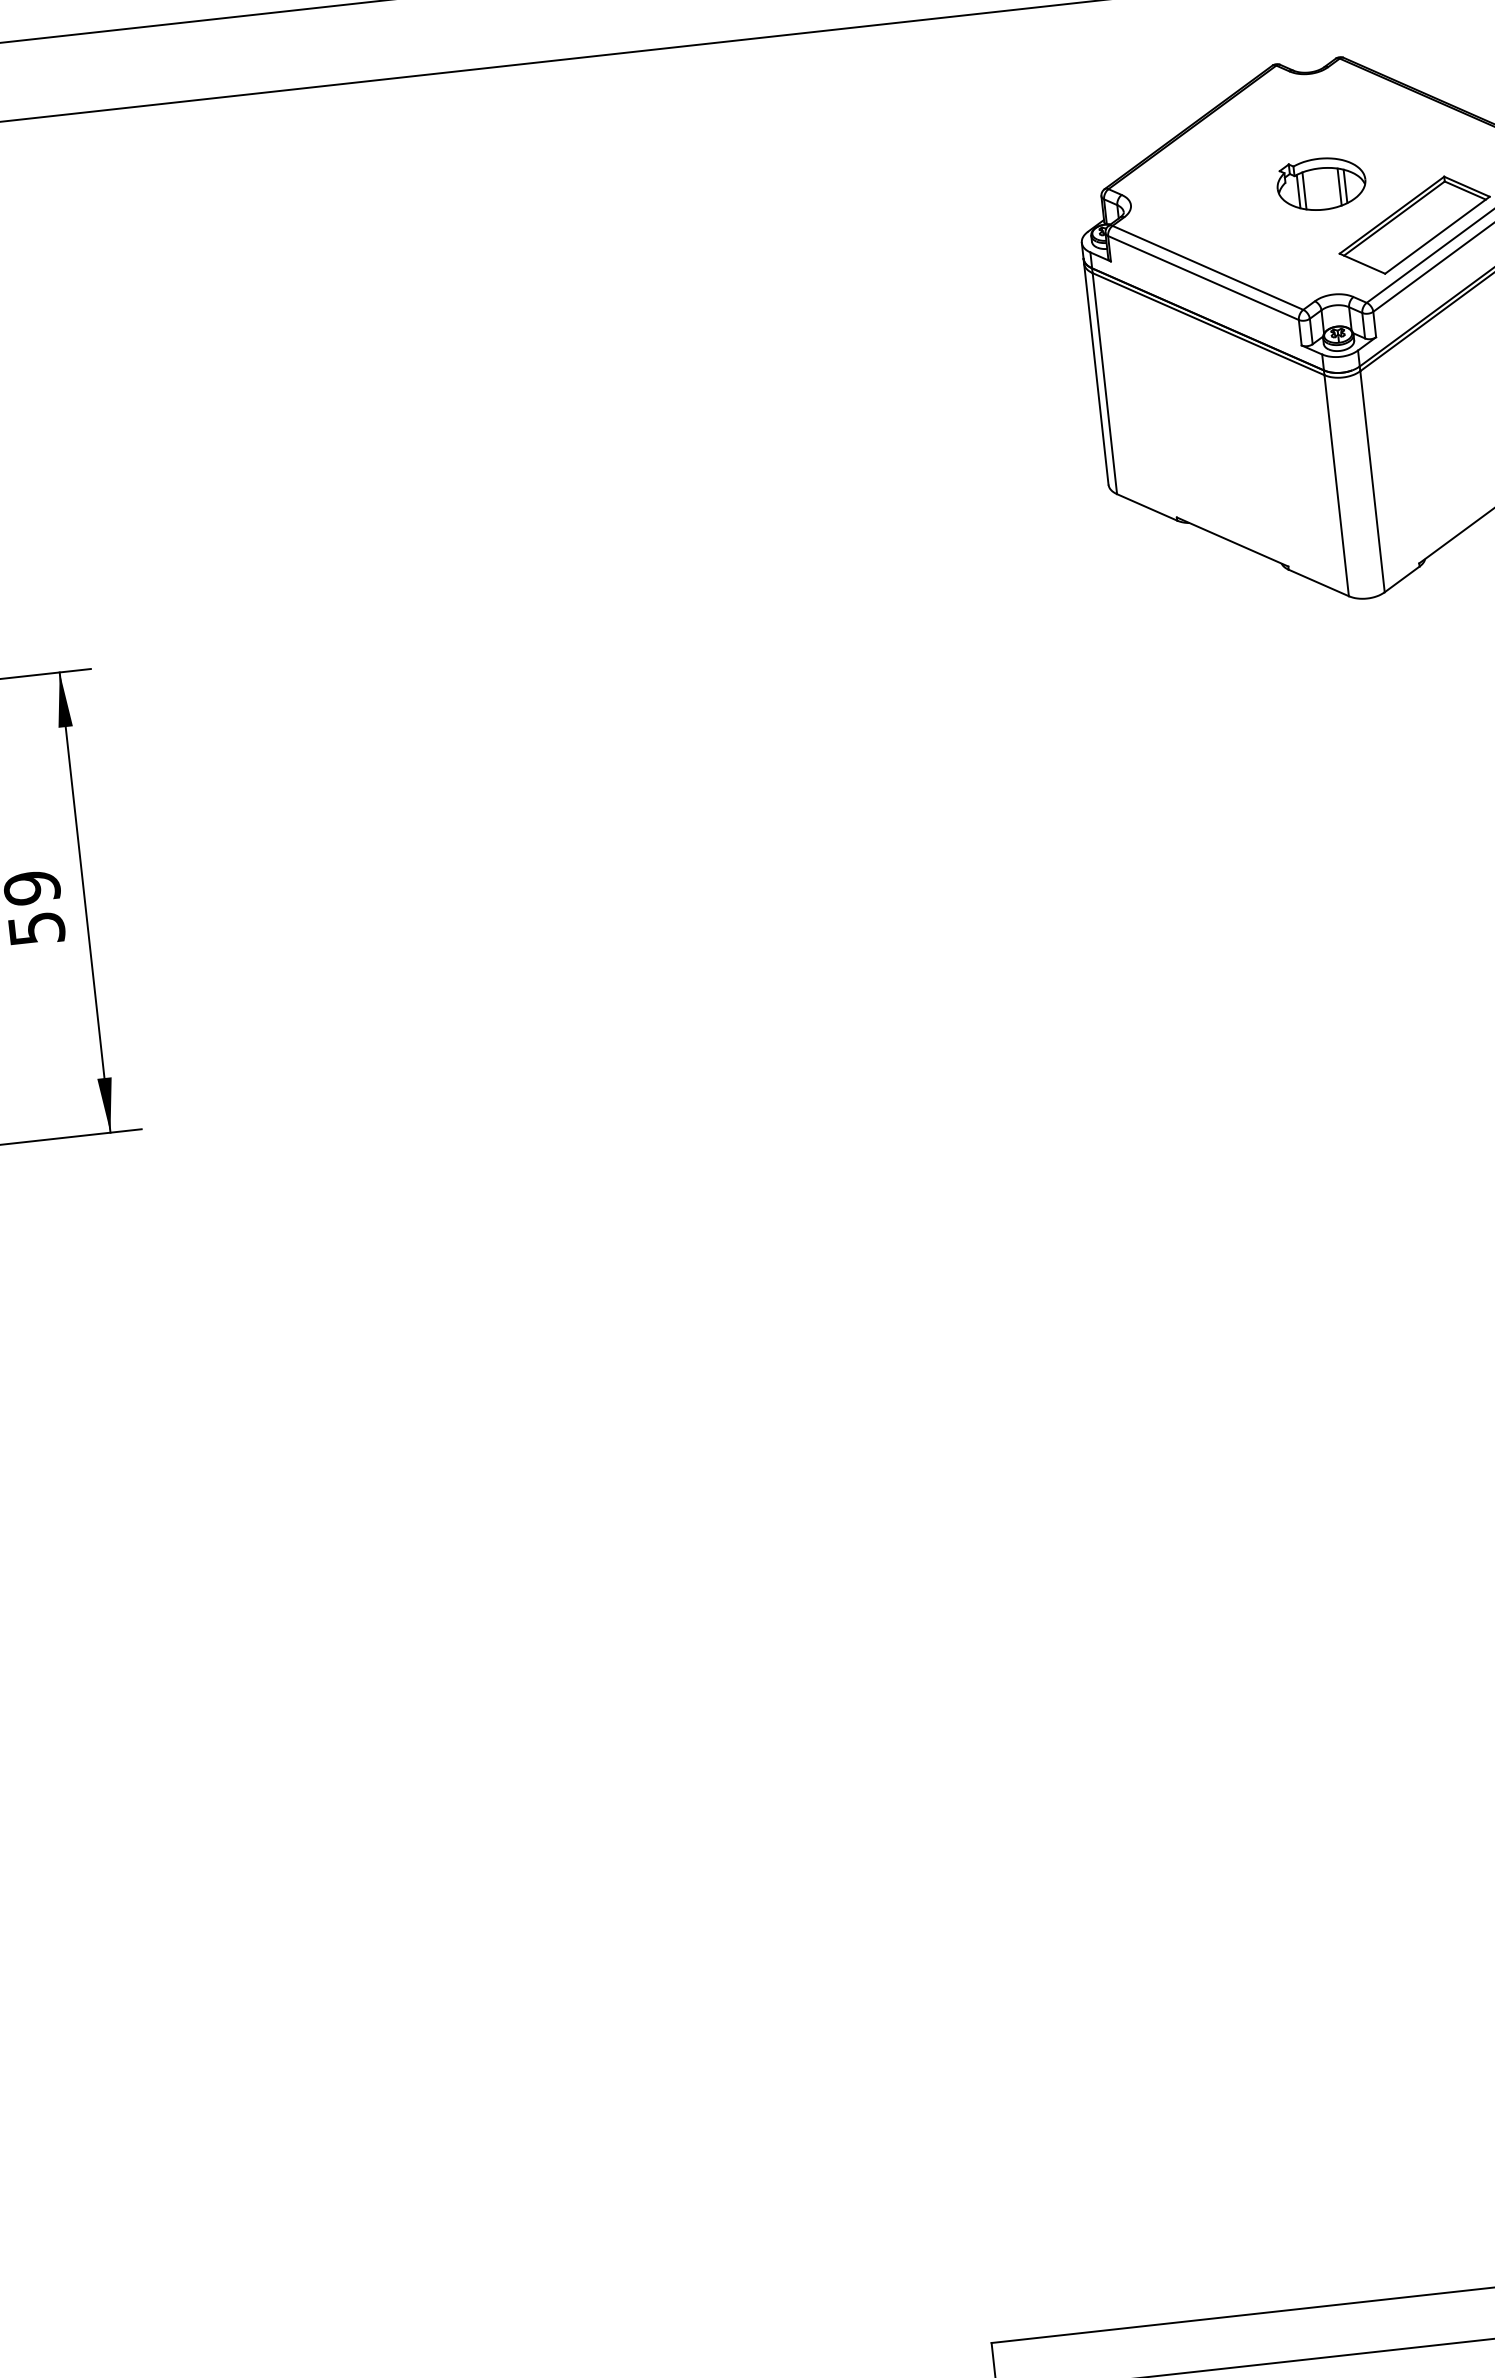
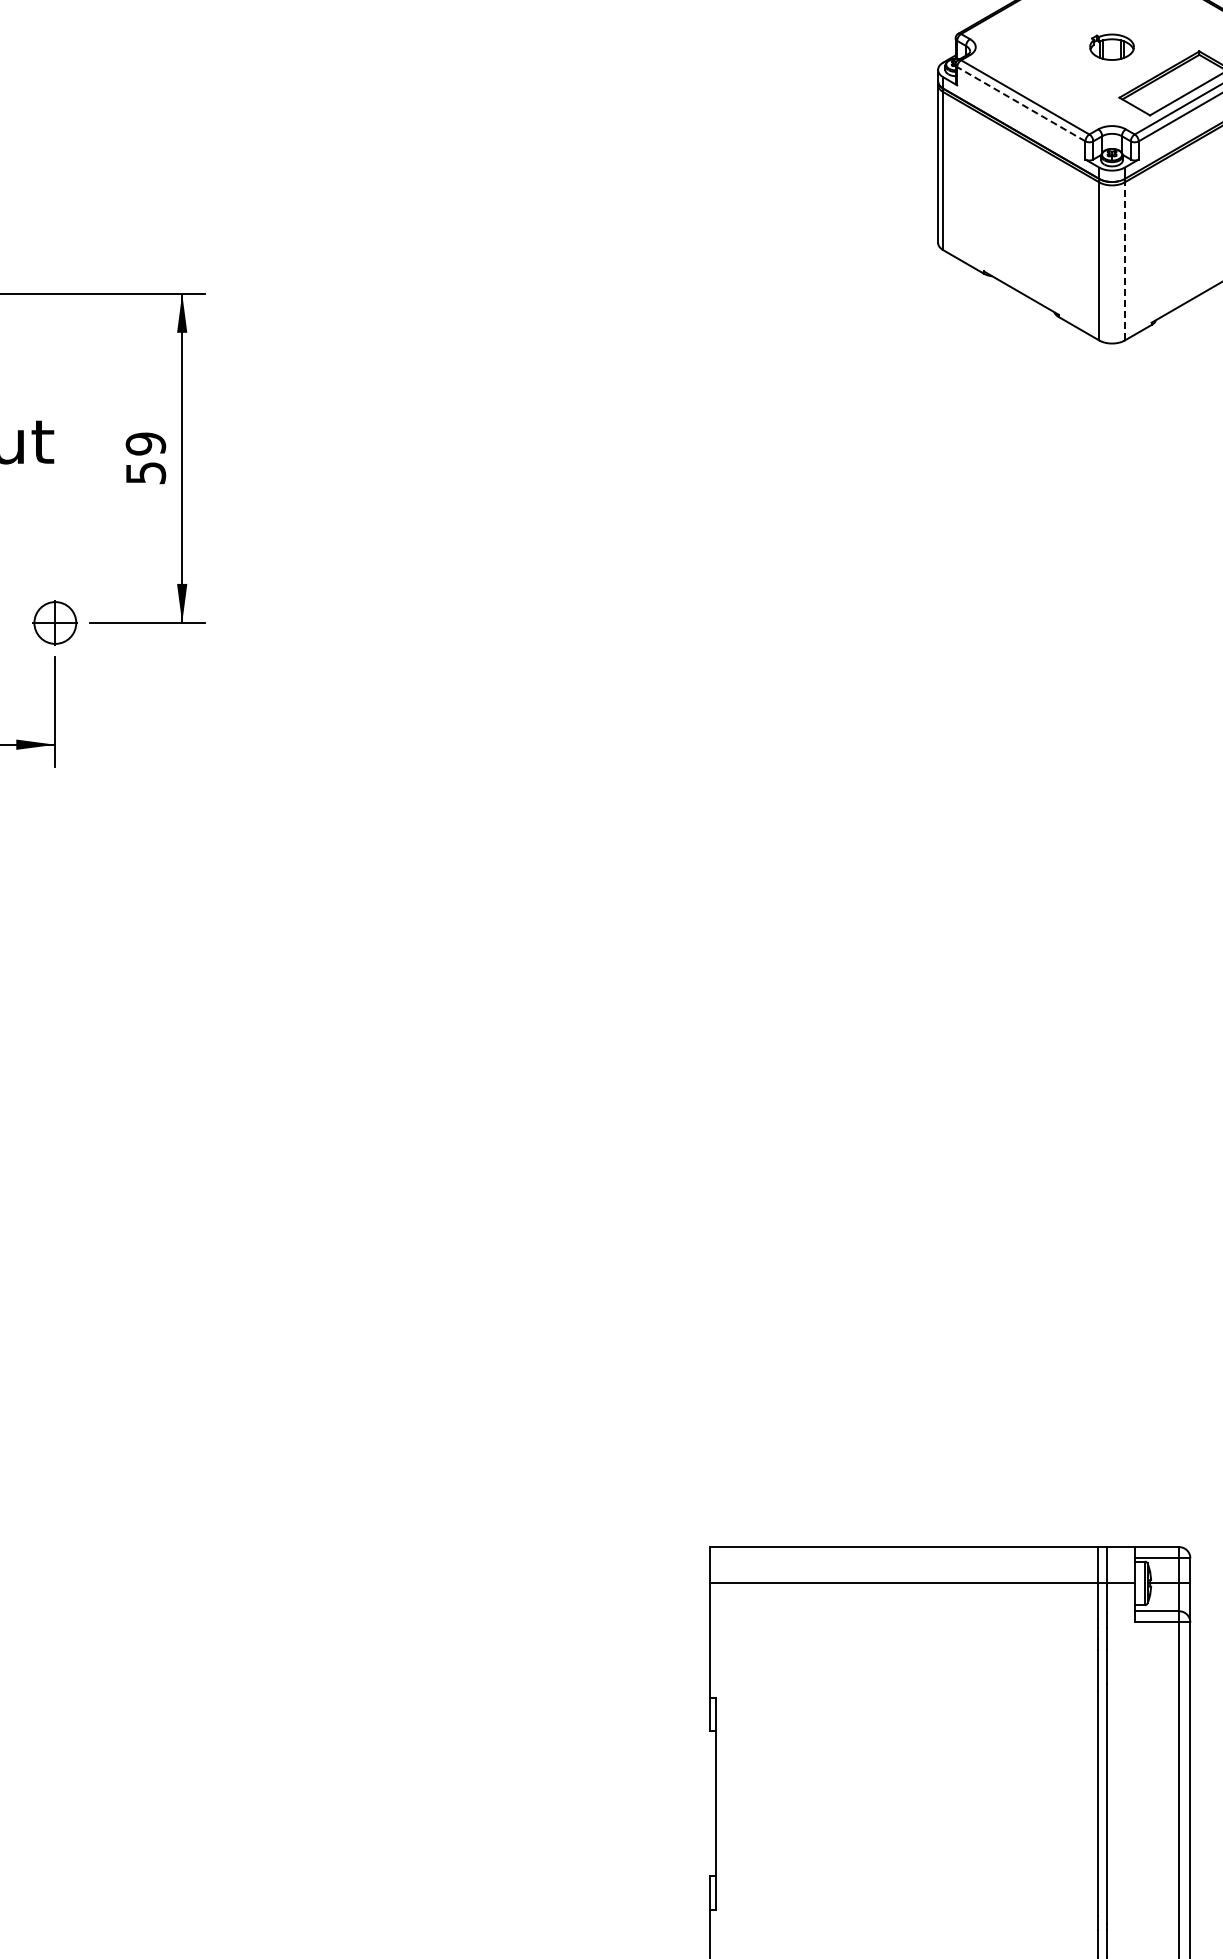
part: (1320, 184) -> (1111, 47), size x0.7
line: (1202, 278) -> (1020, 104), solid -> dashed
line: (1371, 480) -> (1124, 260), solid -> dashed

